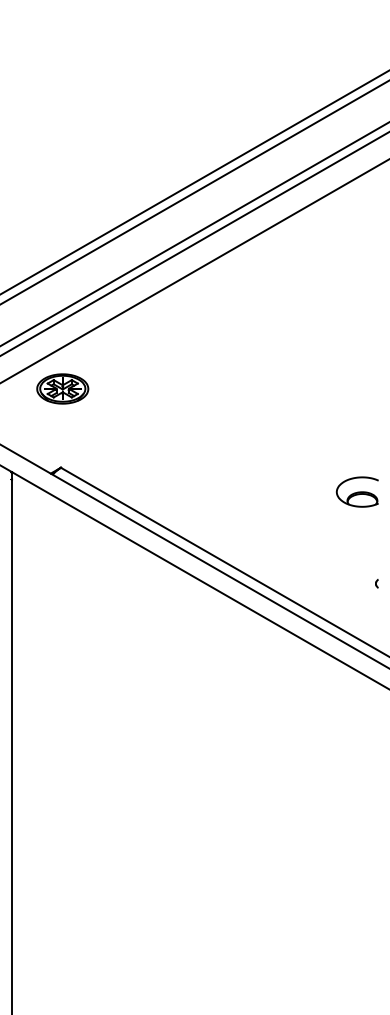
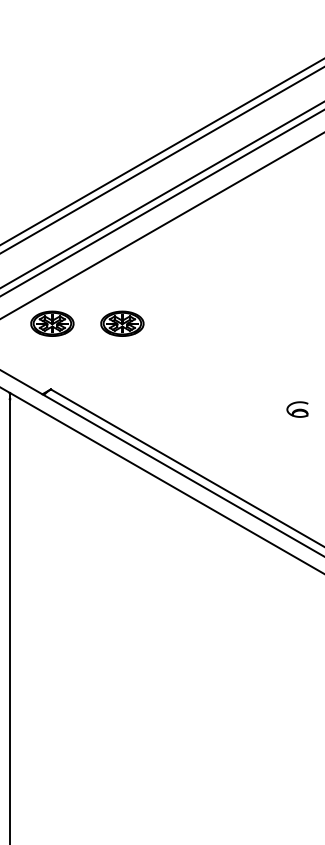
part: (146, 388) -> (122, 323), added
part: (357, 491) -> (297, 409), size x0.6
curve: (376, 583) -> (313, 485), removed

